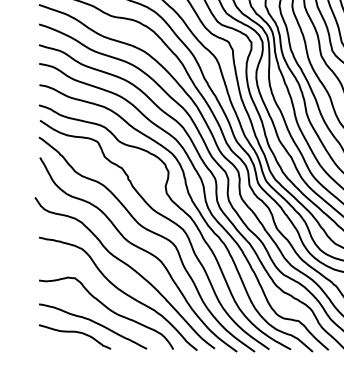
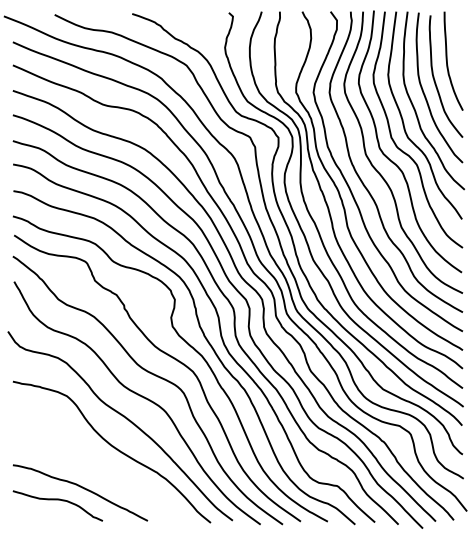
curve: (109, 310) -> (100, 472), removed

